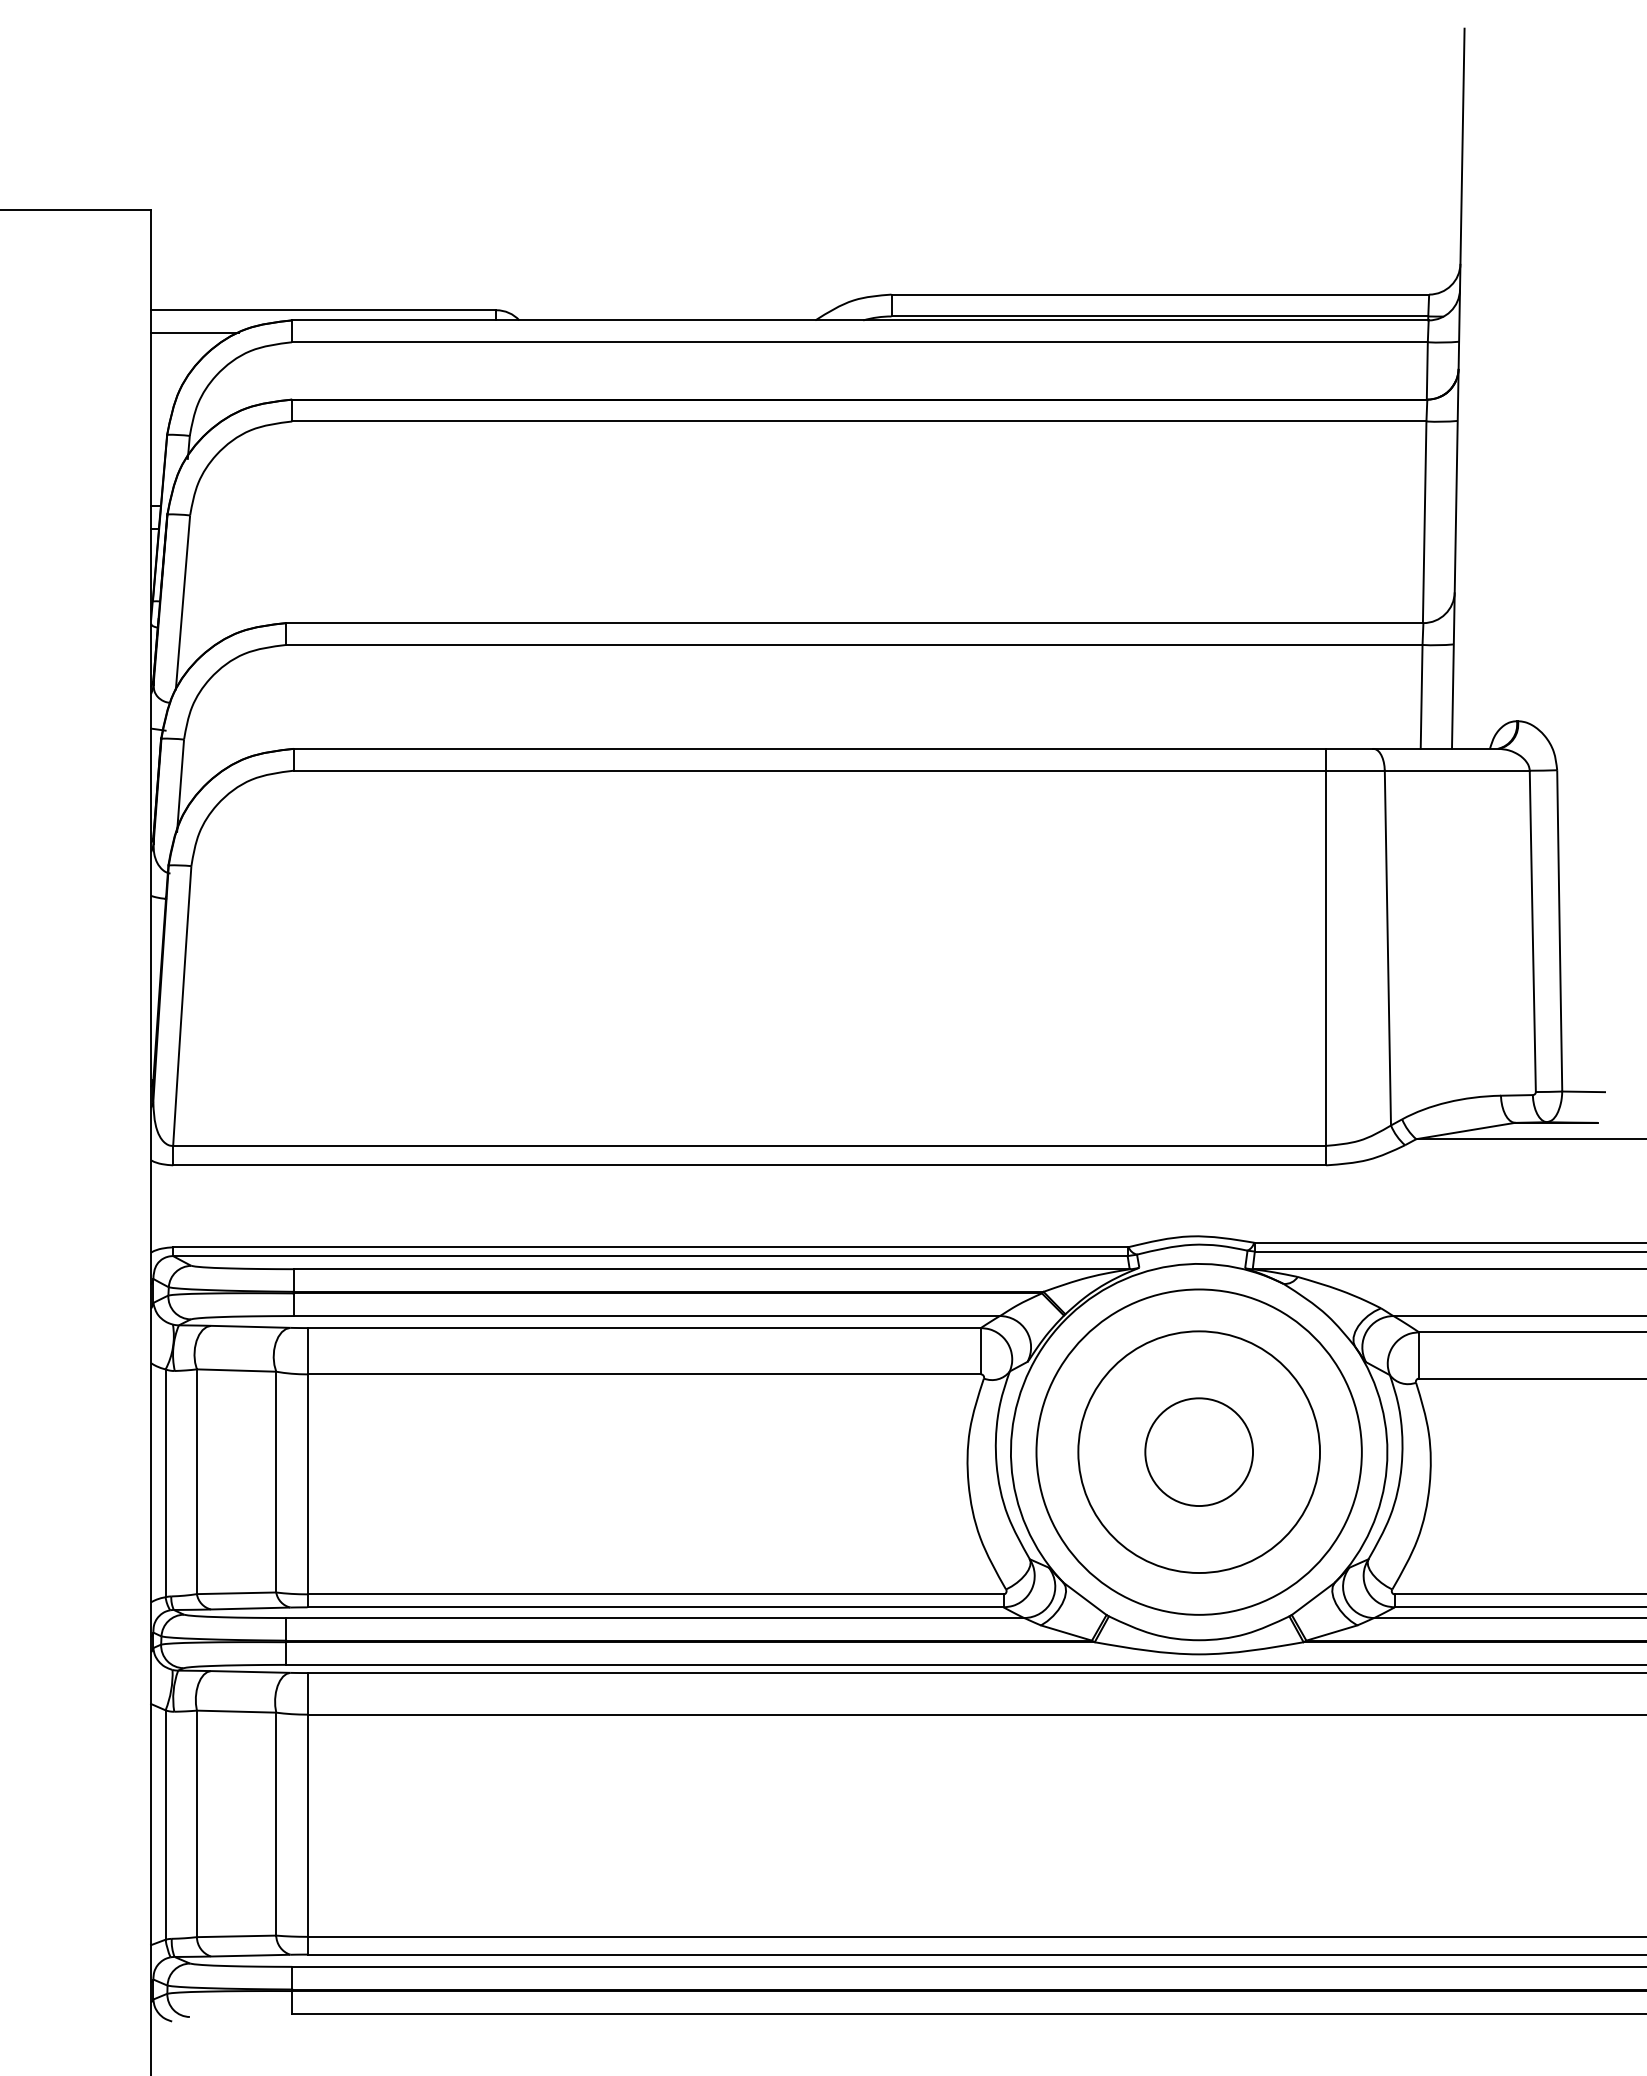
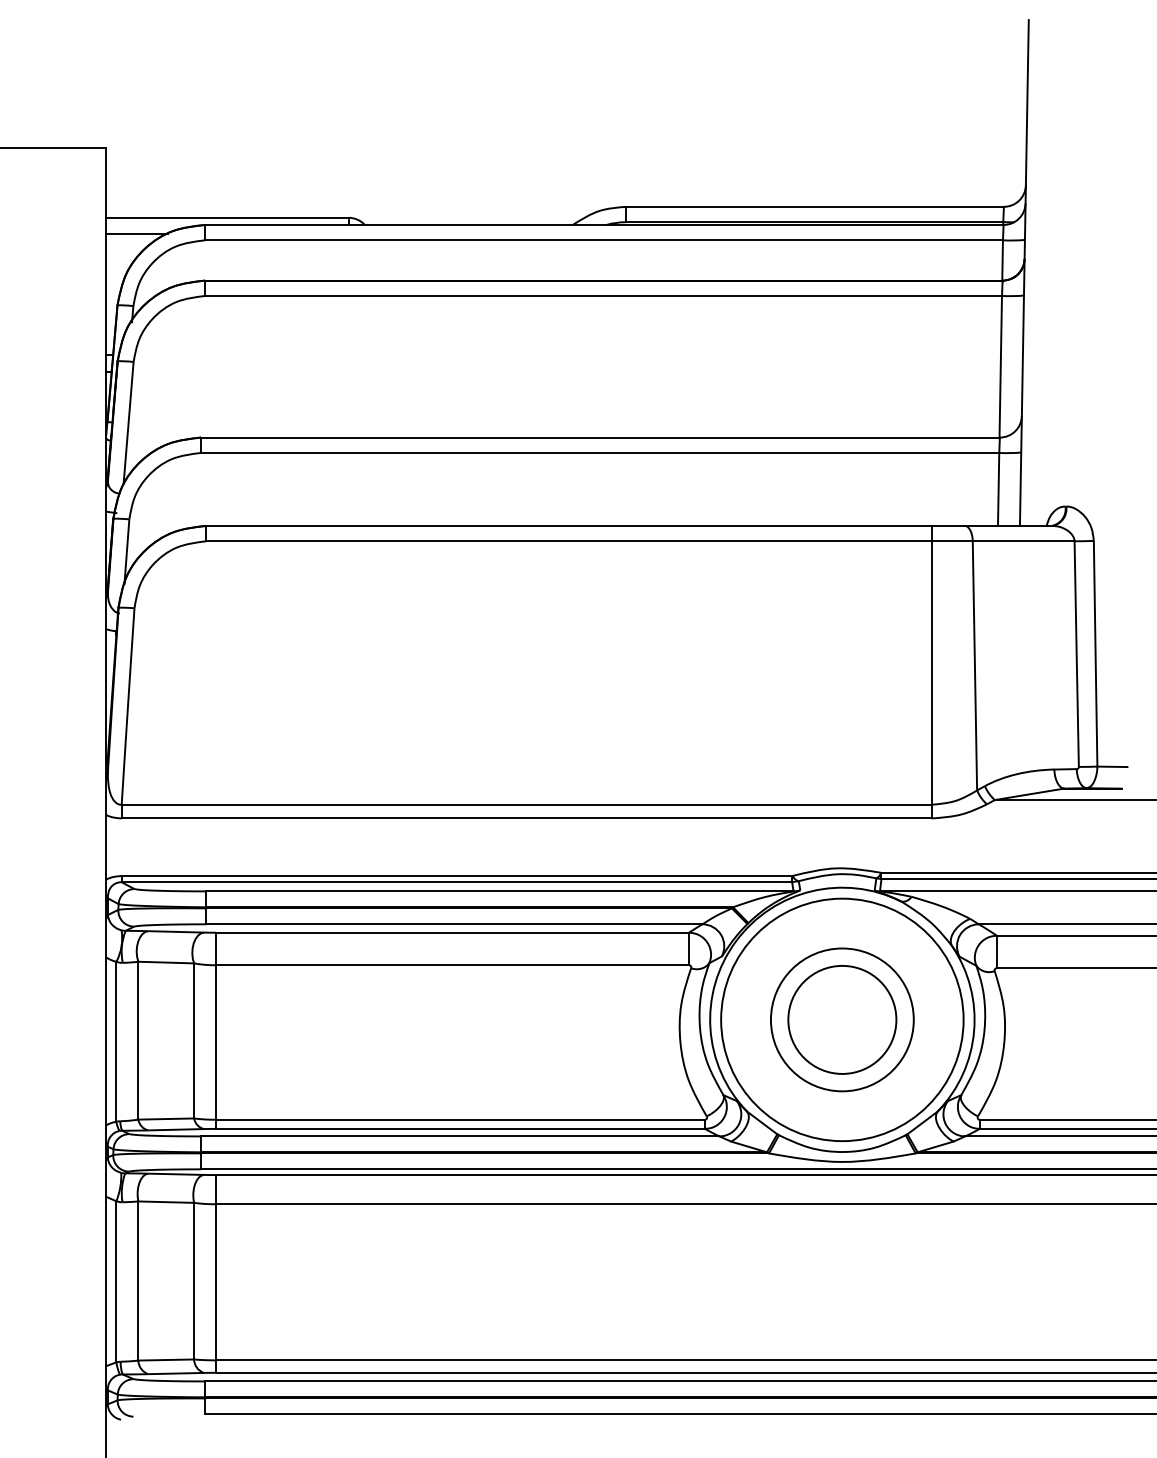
circle: (1198, 1451) -> (841, 1019), size x0.62
circle: (1198, 1451) -> (841, 1019), size x1.43
circle: (1199, 1452) -> (842, 1020), size x1.43

